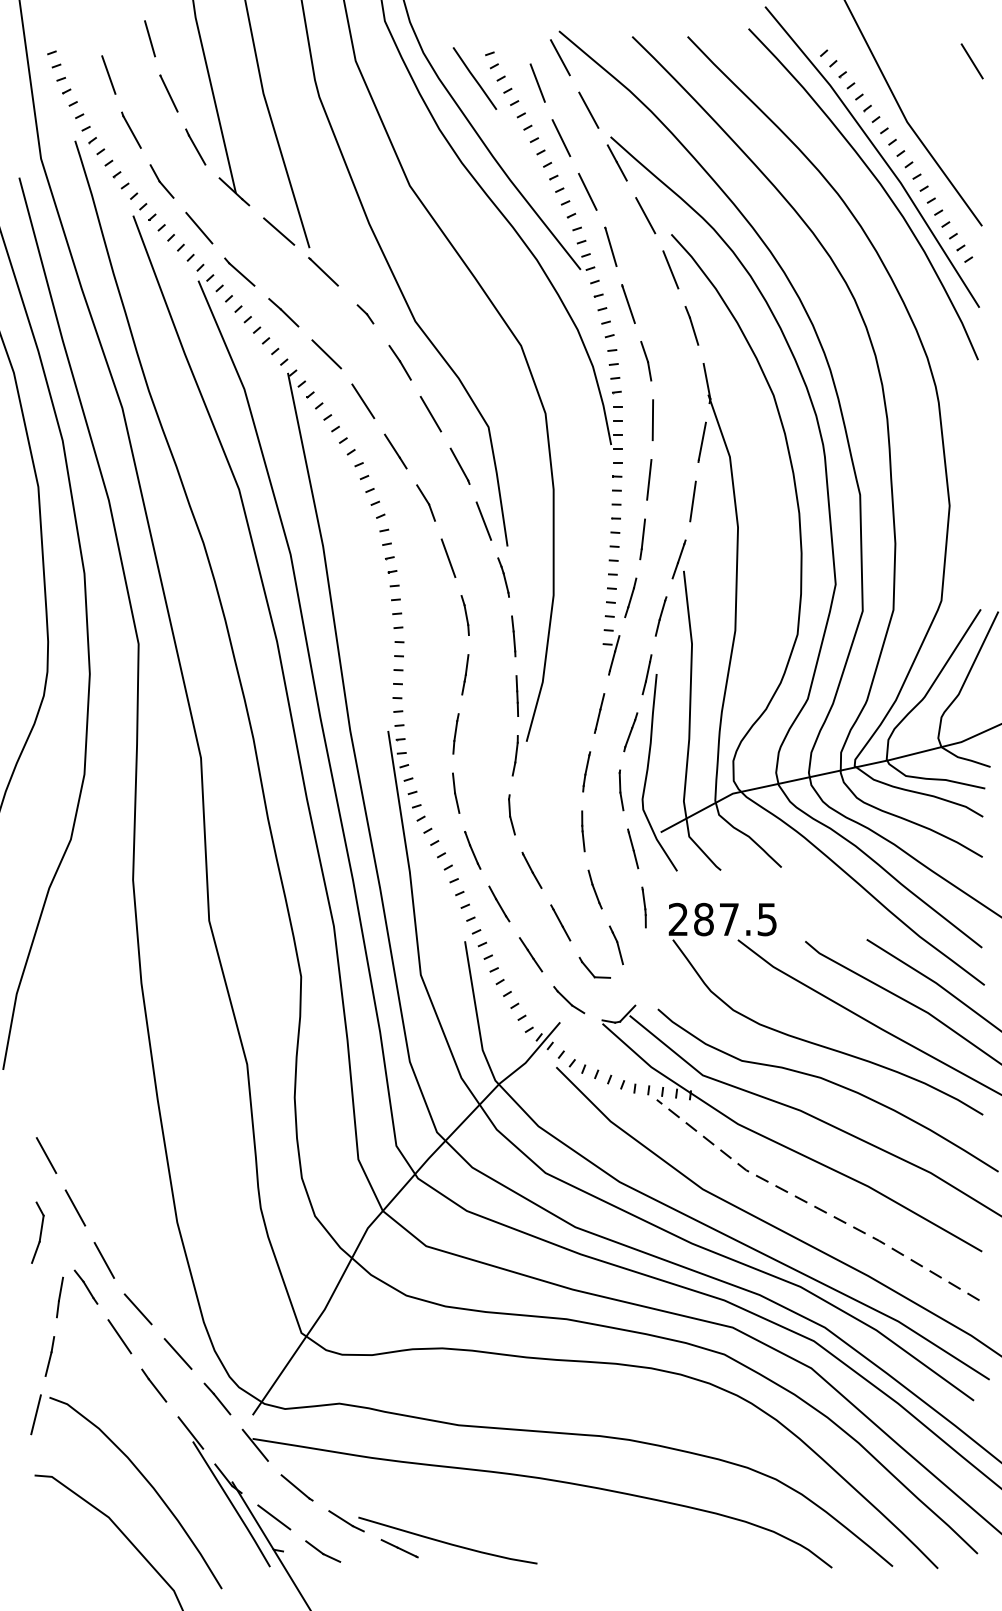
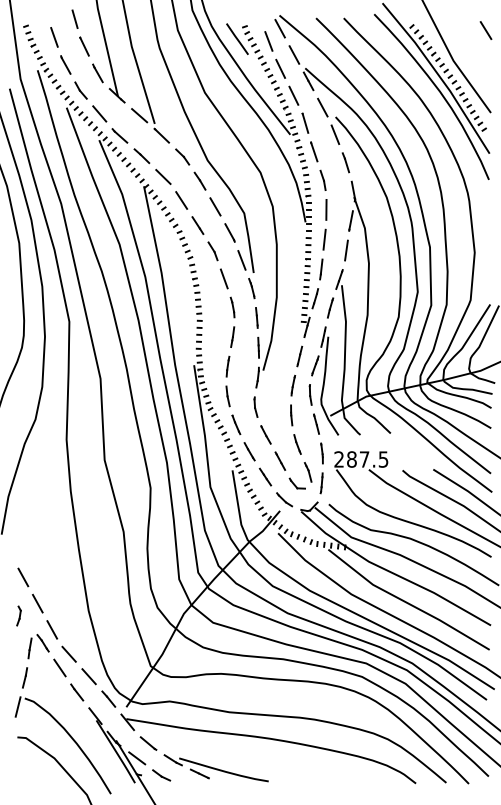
part: (364, 313) -> (182, 156), size x1.67
line: (643, 967) -> (321, 483), added
line: (815, 1205) -> (407, 602), dashed -> solid
part: (36, 1231) -> (18, 615), size x0.62

